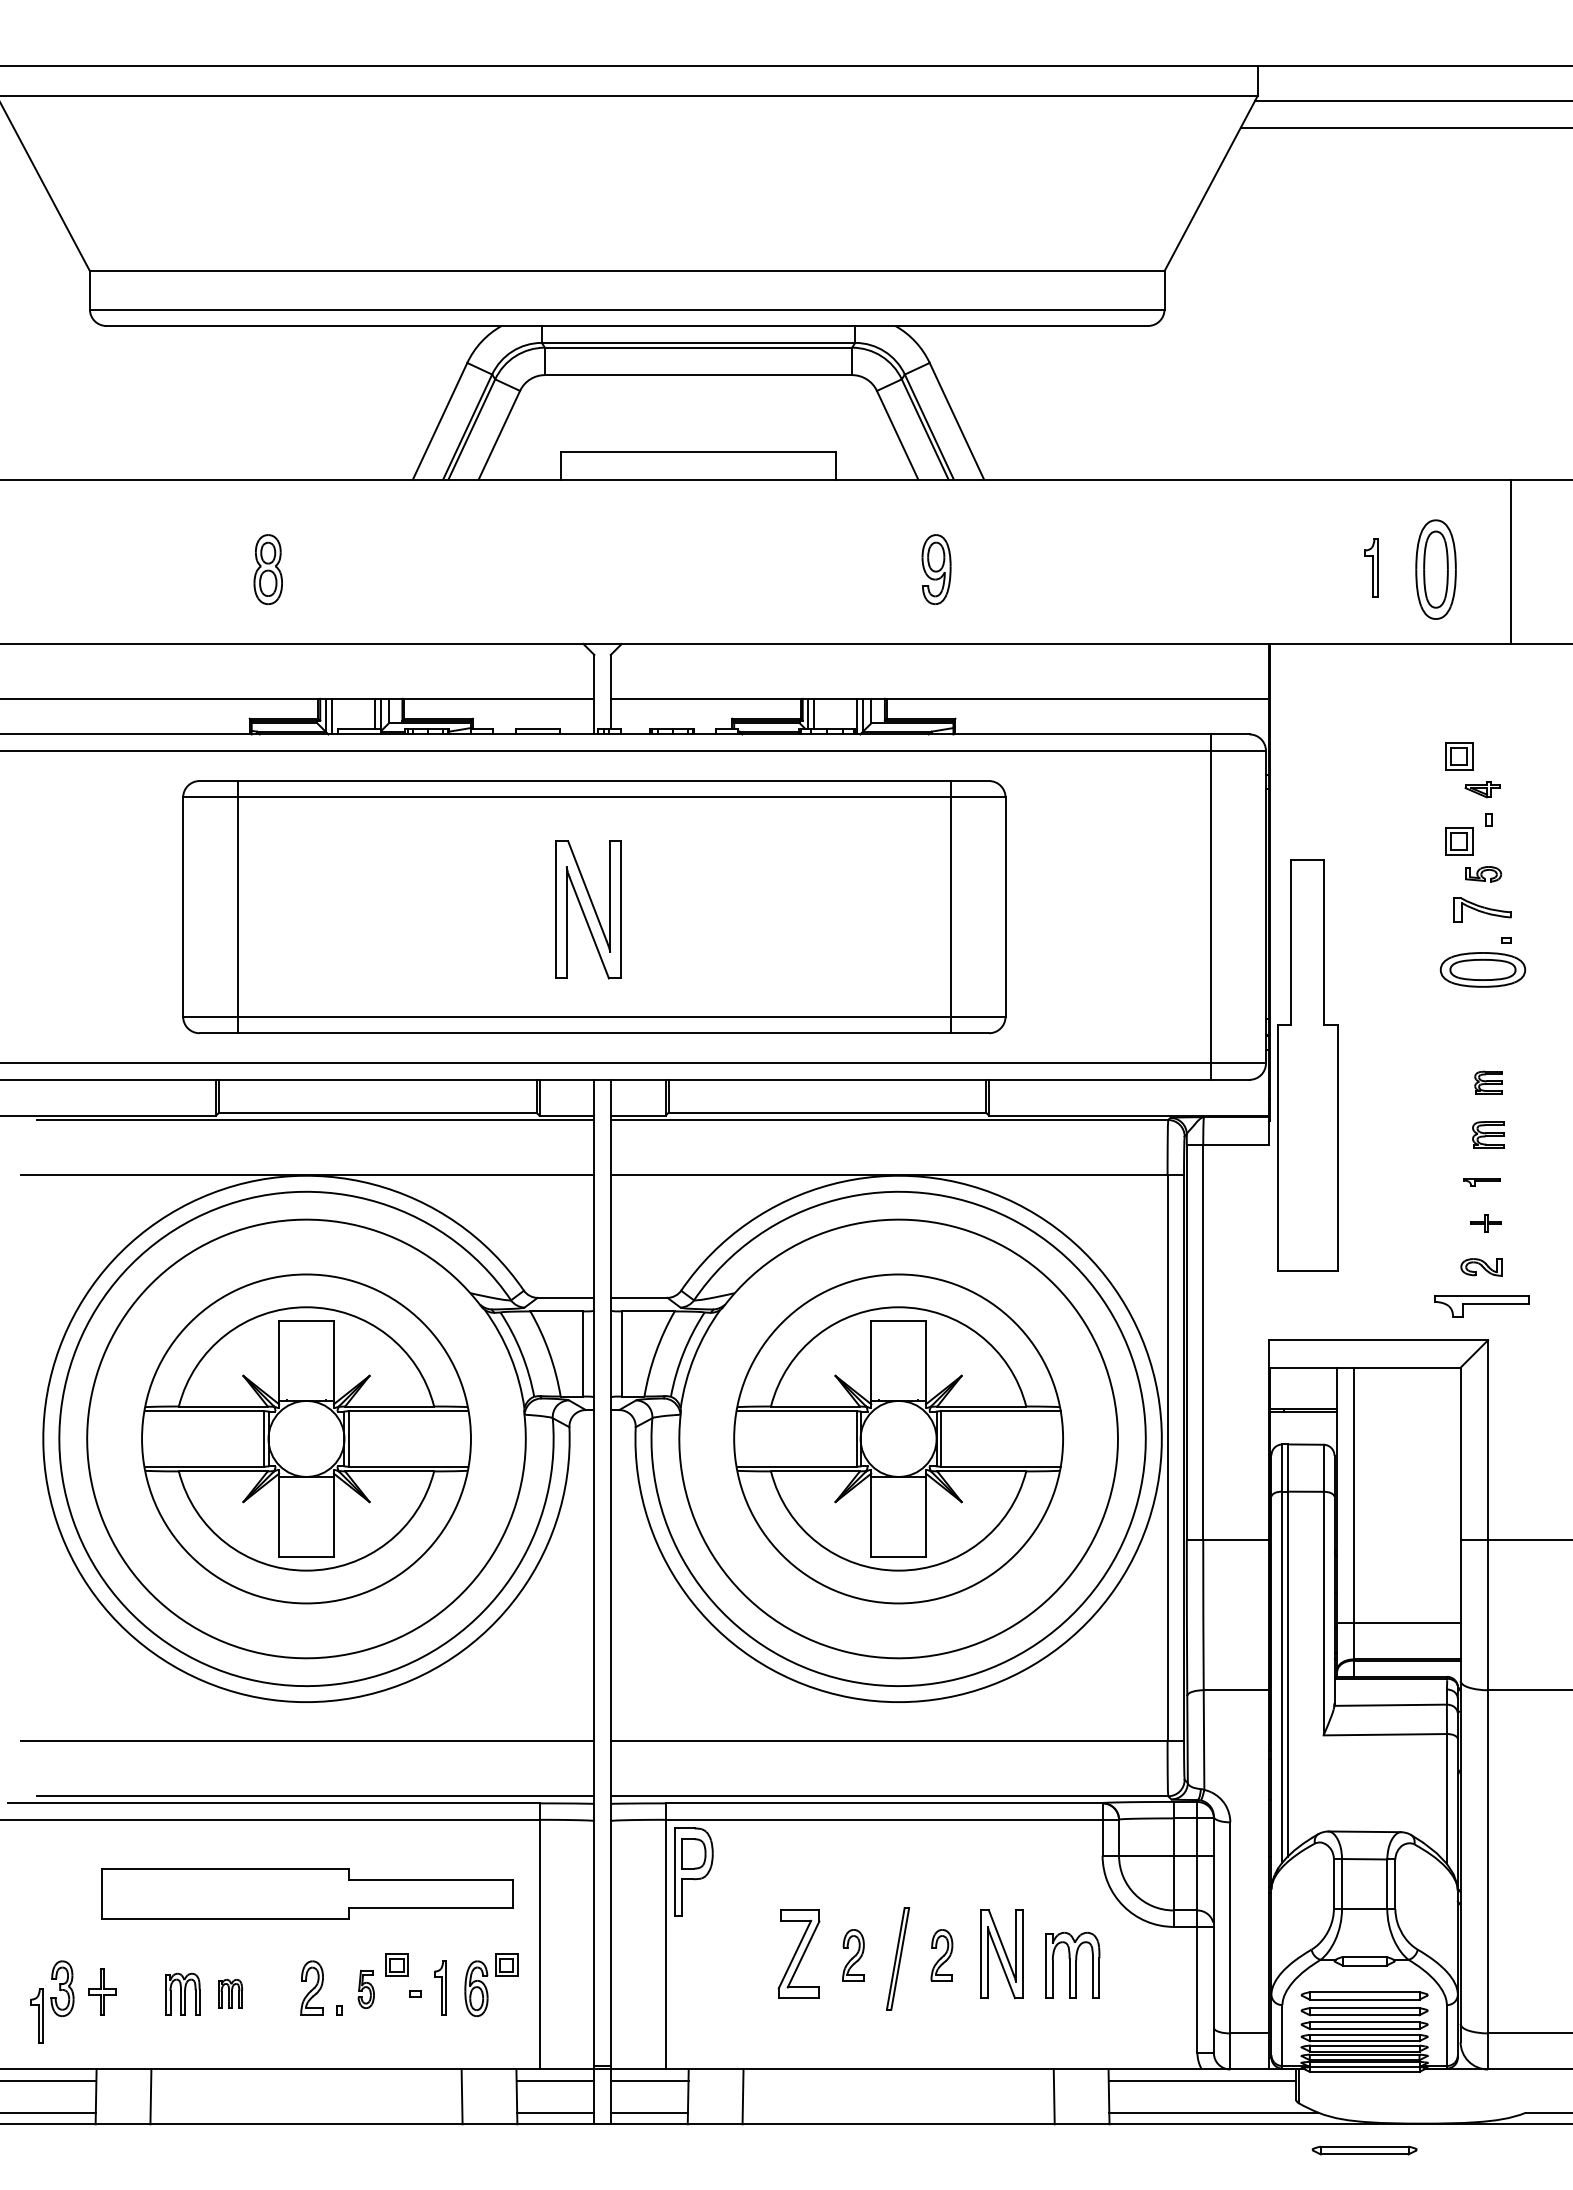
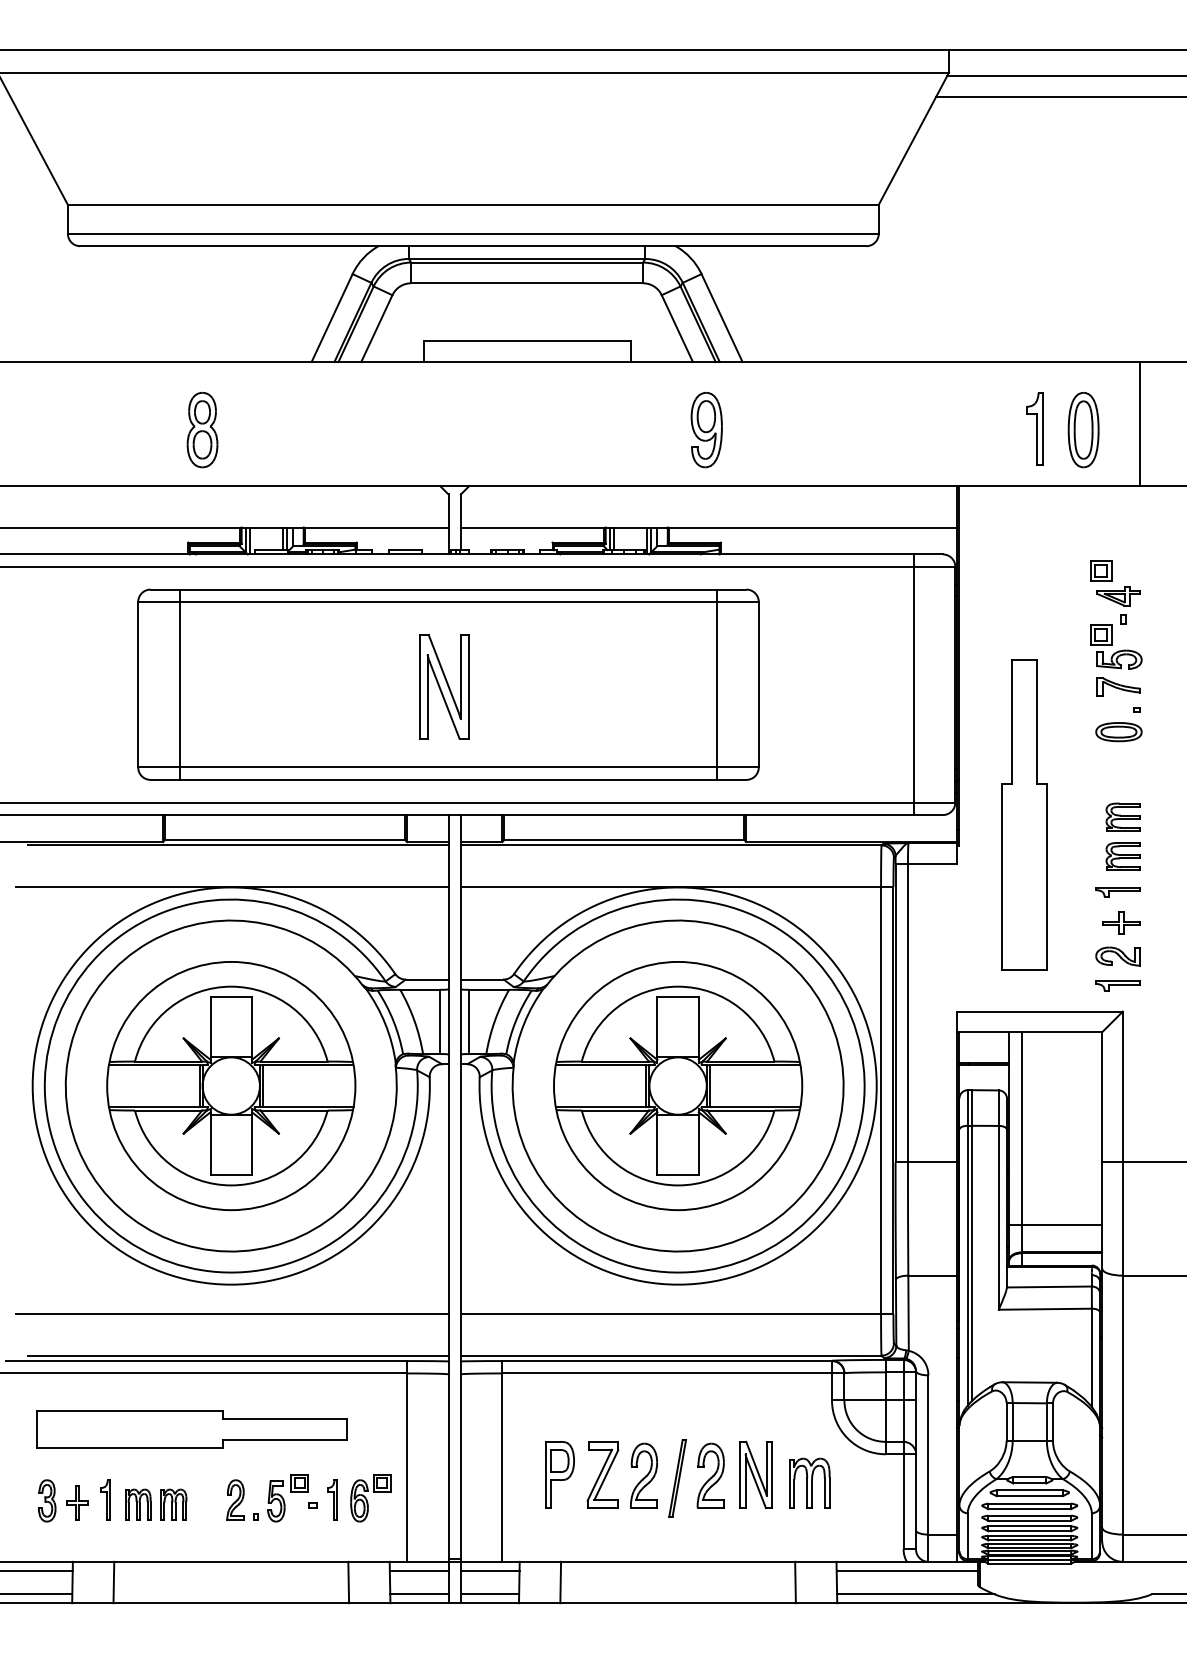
part: (1371, 567) -> (1034, 428), size x1.67
part: (267, 569) -> (201, 429), size x1.43
part: (936, 569) -> (706, 429), size x1.43
part: (1482, 789) -> (1118, 595), size x1.67
part: (1483, 874) -> (1119, 660), size x1.67
part: (1482, 969) -> (1118, 731), size x0.71
part: (1307, 1065) -> (1024, 814), moved
part: (1488, 1082) -> (1123, 817), size x1.67
part: (1488, 1134) -> (1123, 856), size x1.43
part: (1481, 1182) -> (1117, 892), size x1.67
part: (1485, 1223) -> (1120, 923), size x1.67
part: (1481, 1267) -> (1117, 956), size x1.43
part: (1481, 1306) -> (1117, 986), size x0.62
part: (693, 1871) -> (559, 1474), moved
part: (307, 1893) -> (192, 1429), moved
part: (853, 1955) -> (644, 1475), size x1.67
part: (941, 1955) -> (710, 1475), size x1.67
part: (366, 1989) -> (276, 1501), size x1.43
part: (230, 1993) -> (173, 1504), size x1.43
part: (36, 2015) -> (105, 1499), moved
part: (1364, 2150) -> (1029, 1493), moved

